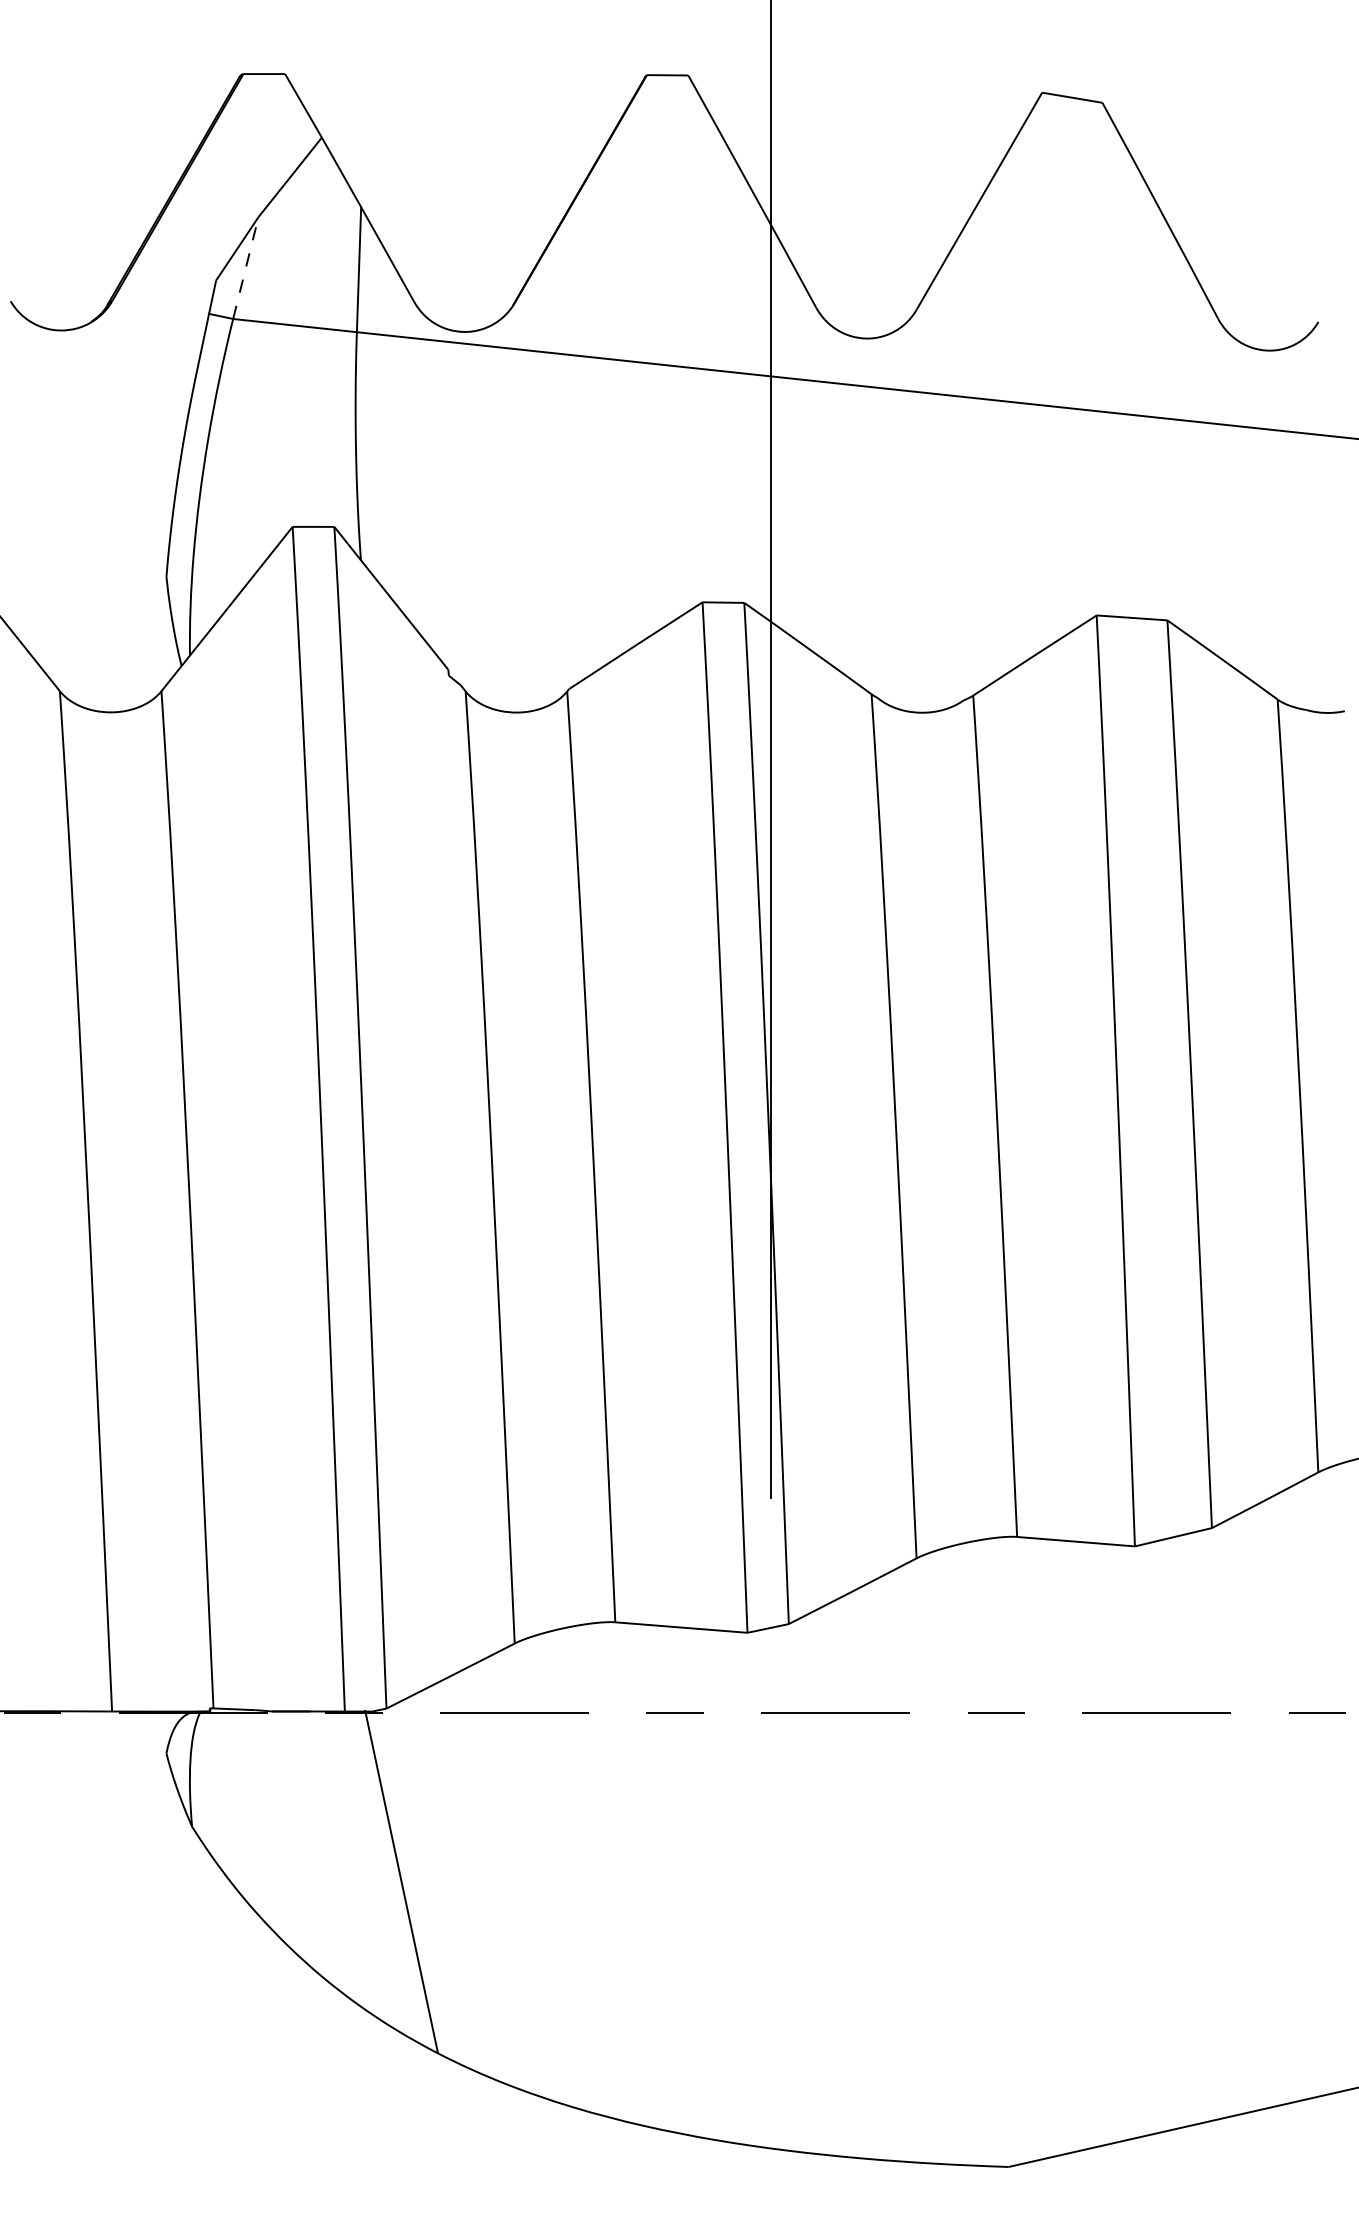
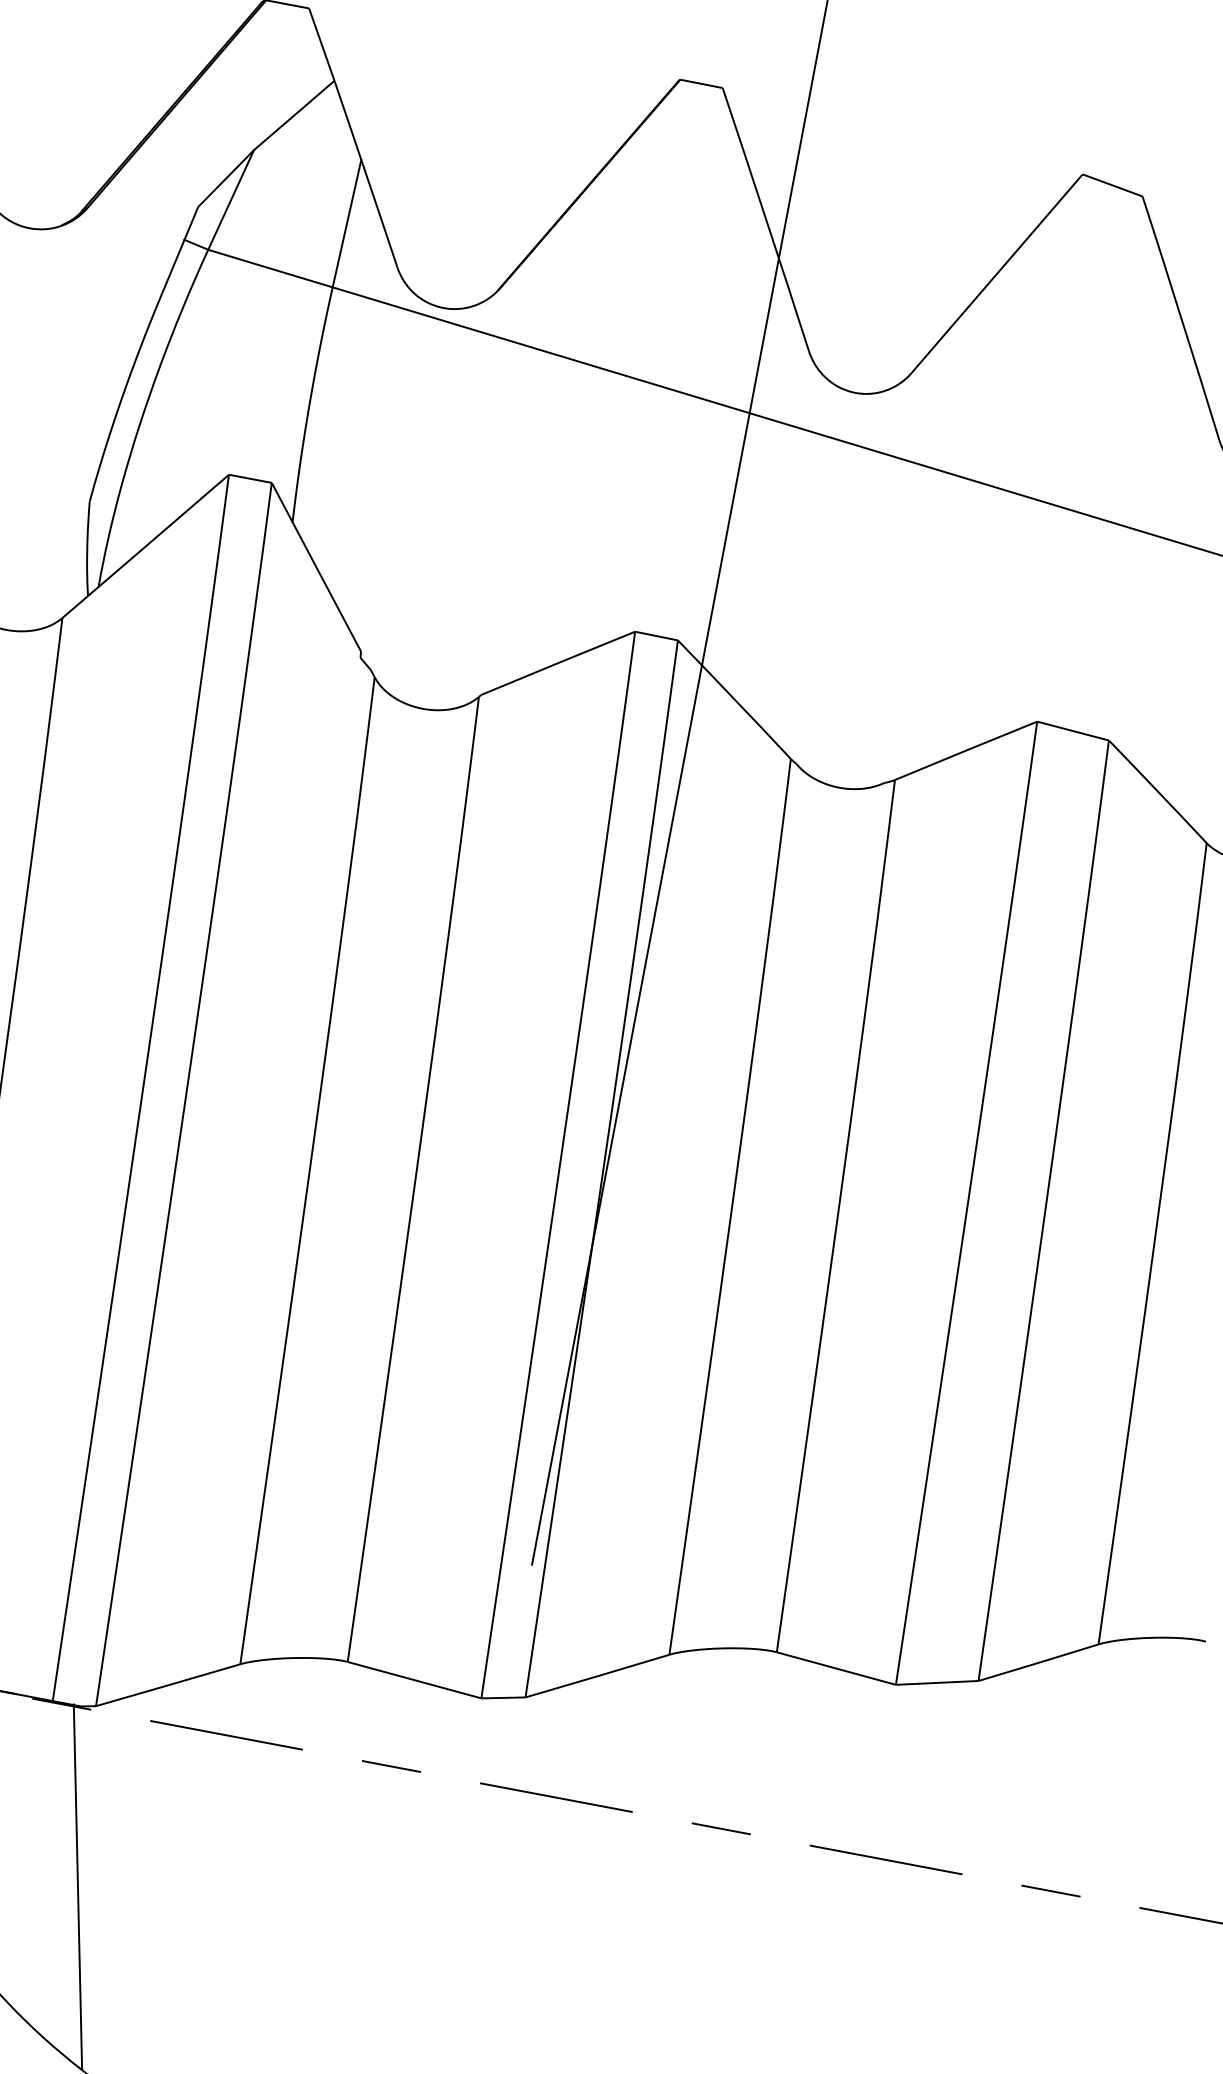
line: (245, 268) -> (230, 200), dashed -> solid

